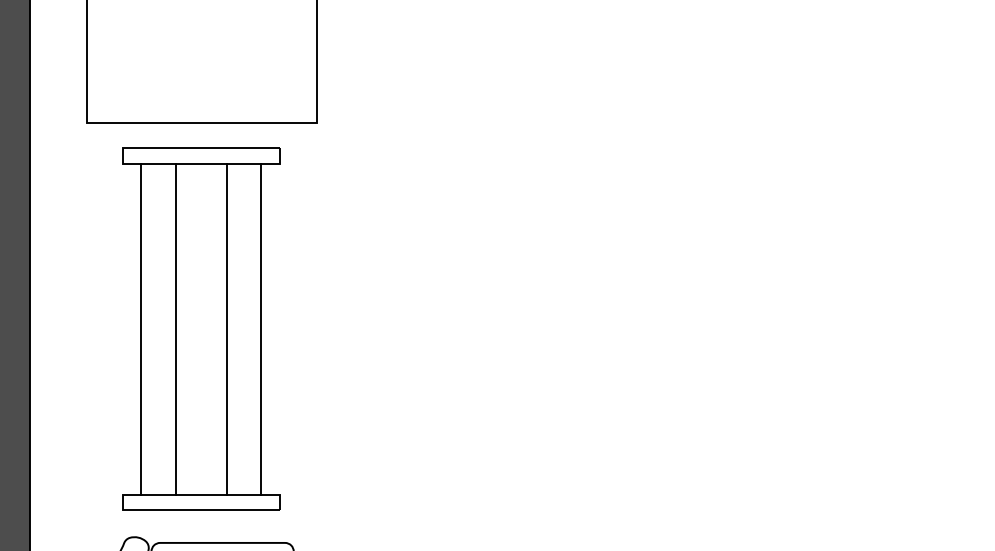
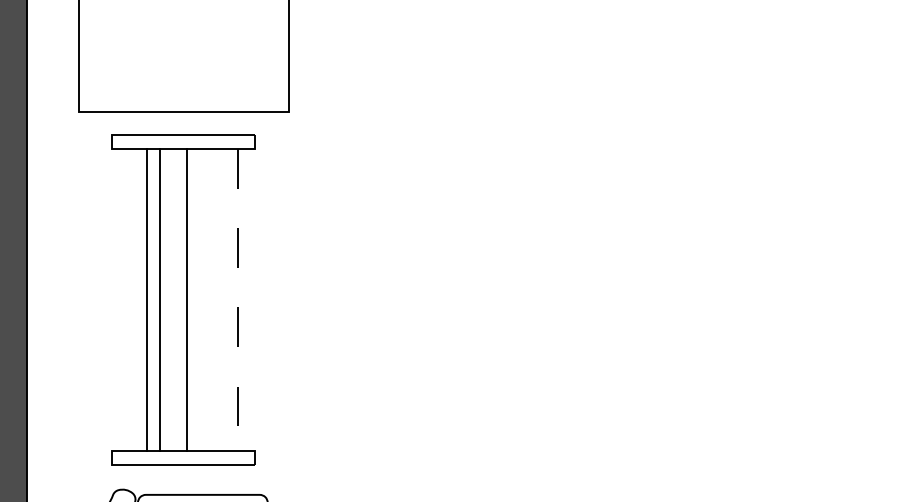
line: (141, 328) -> (147, 299), moved
line: (226, 328) -> (187, 299), moved
line: (261, 329) -> (238, 300), solid -> dashed

